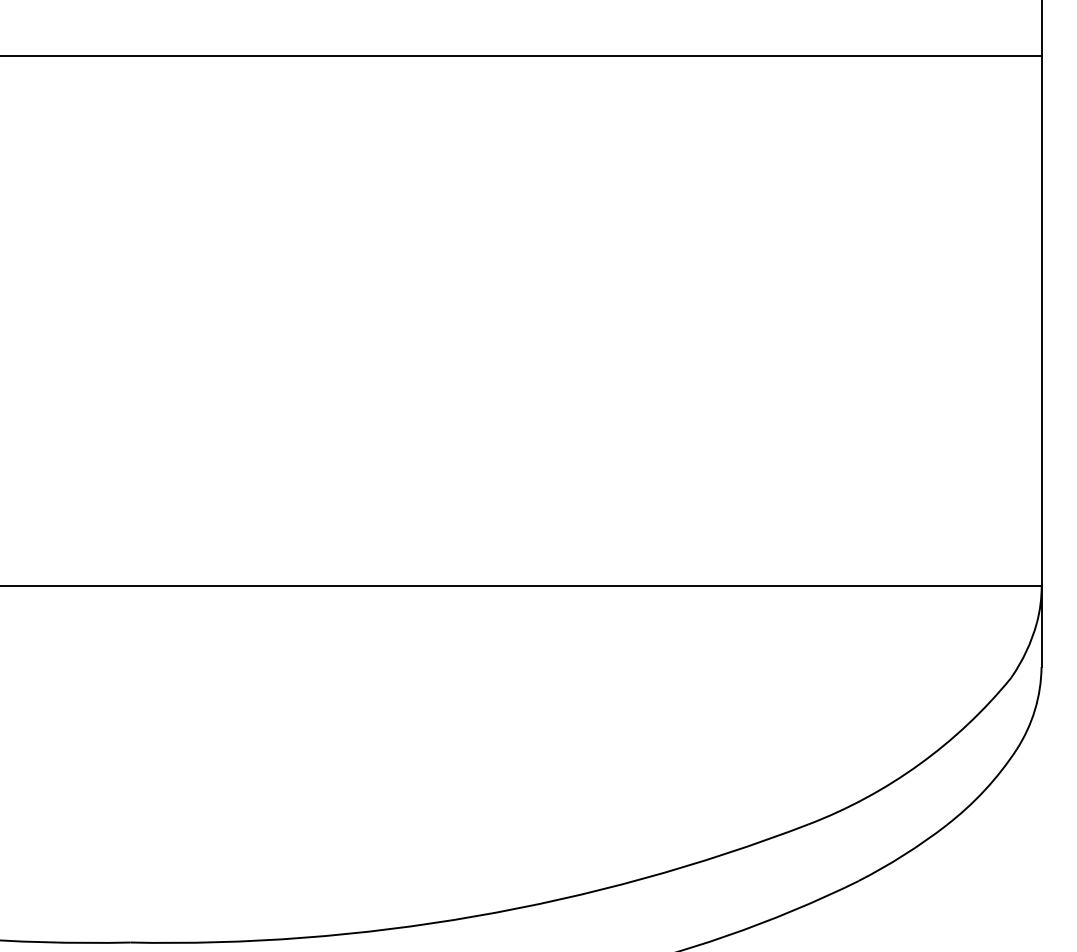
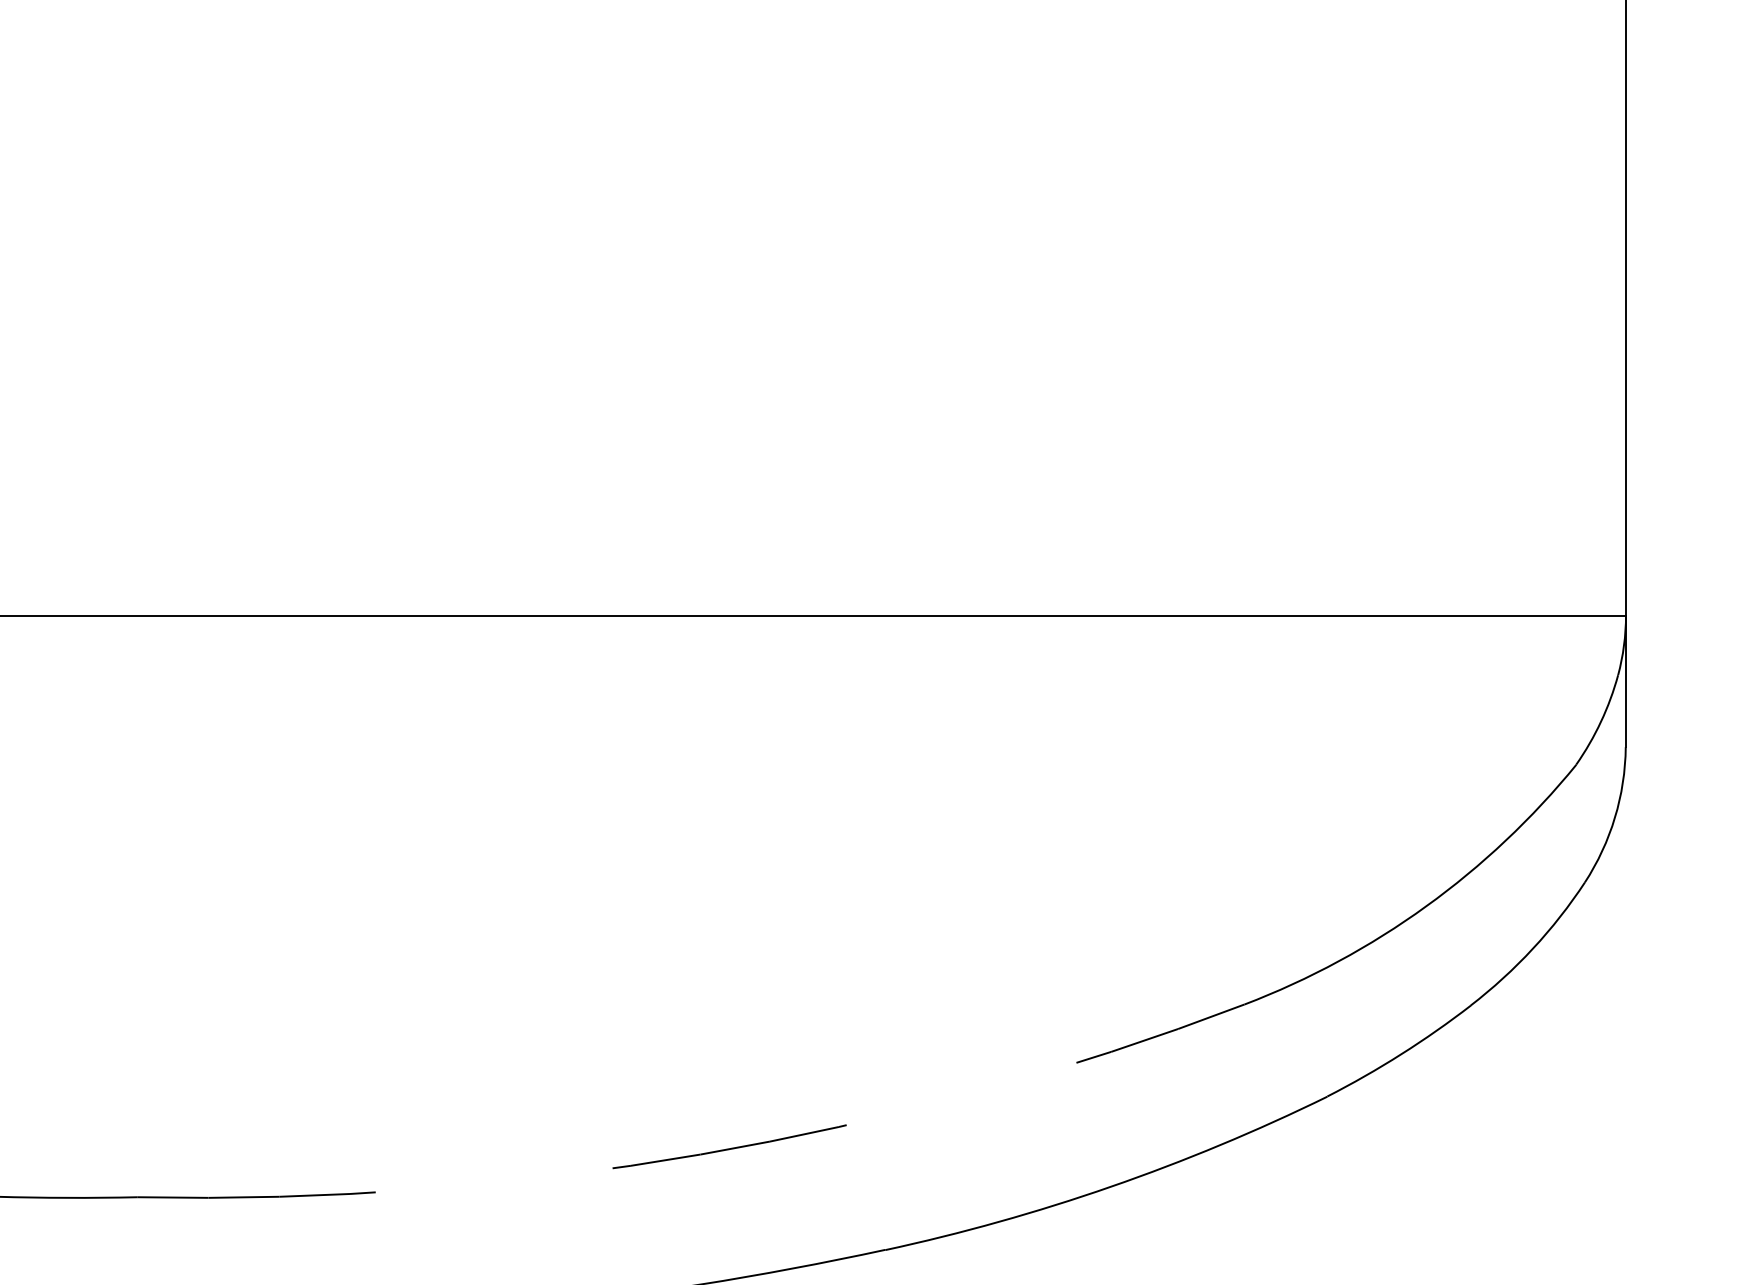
arc: (475, 916) -> (701, 1154), solid -> dashed

